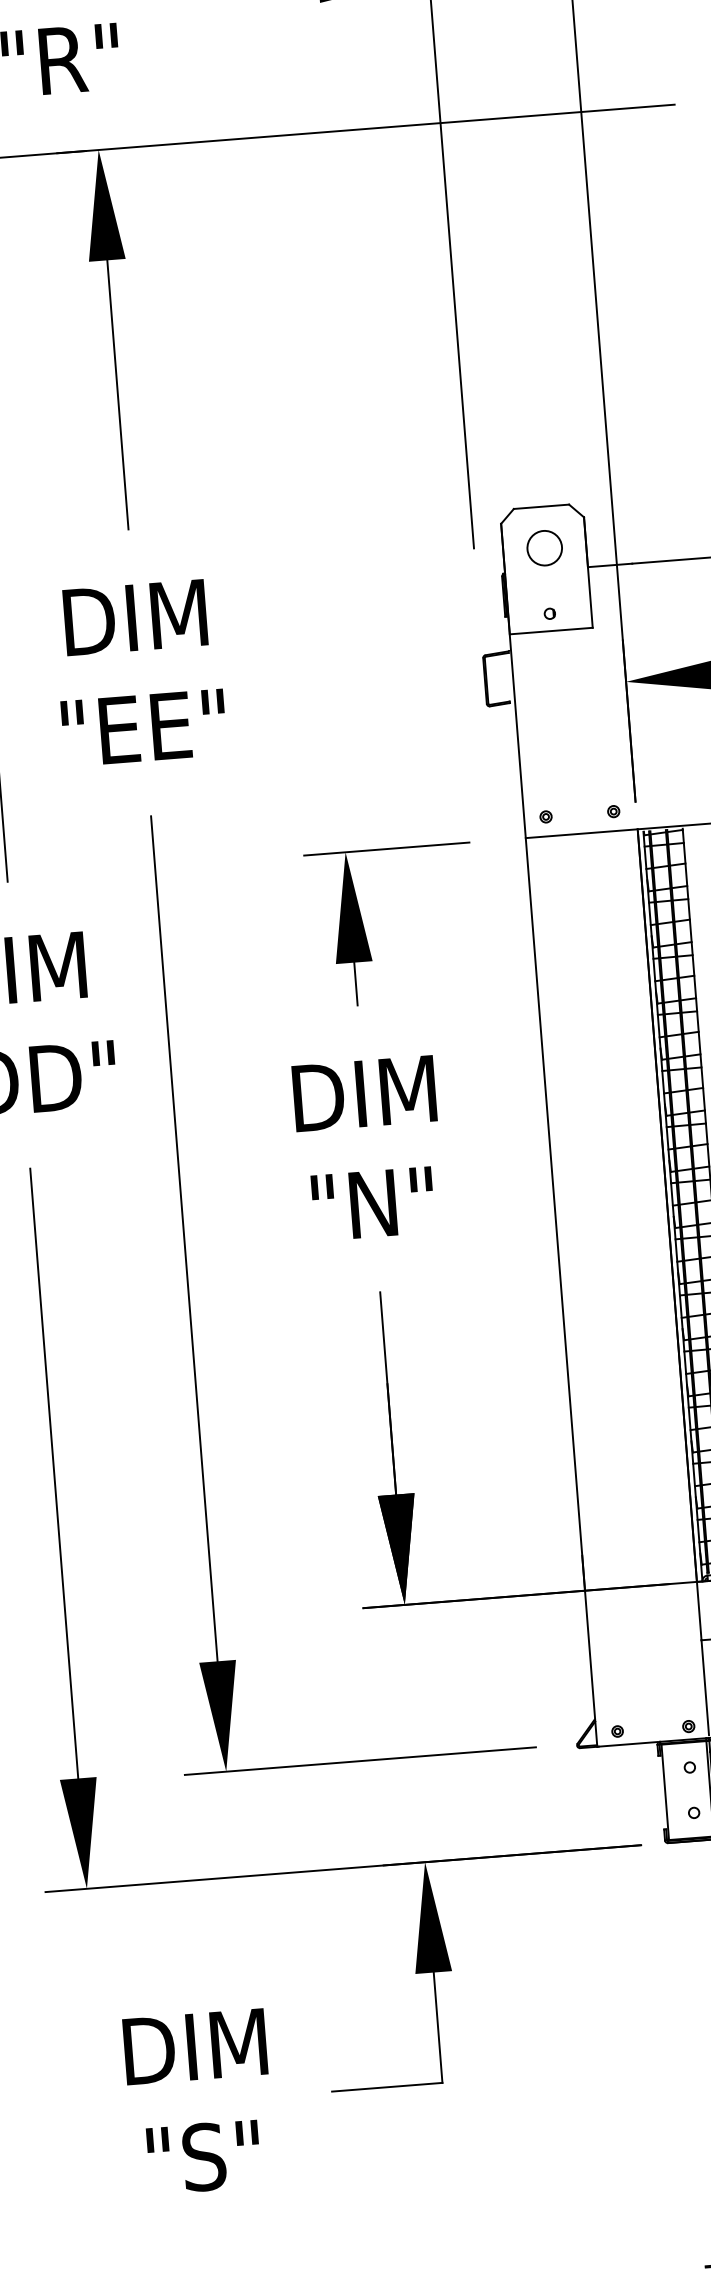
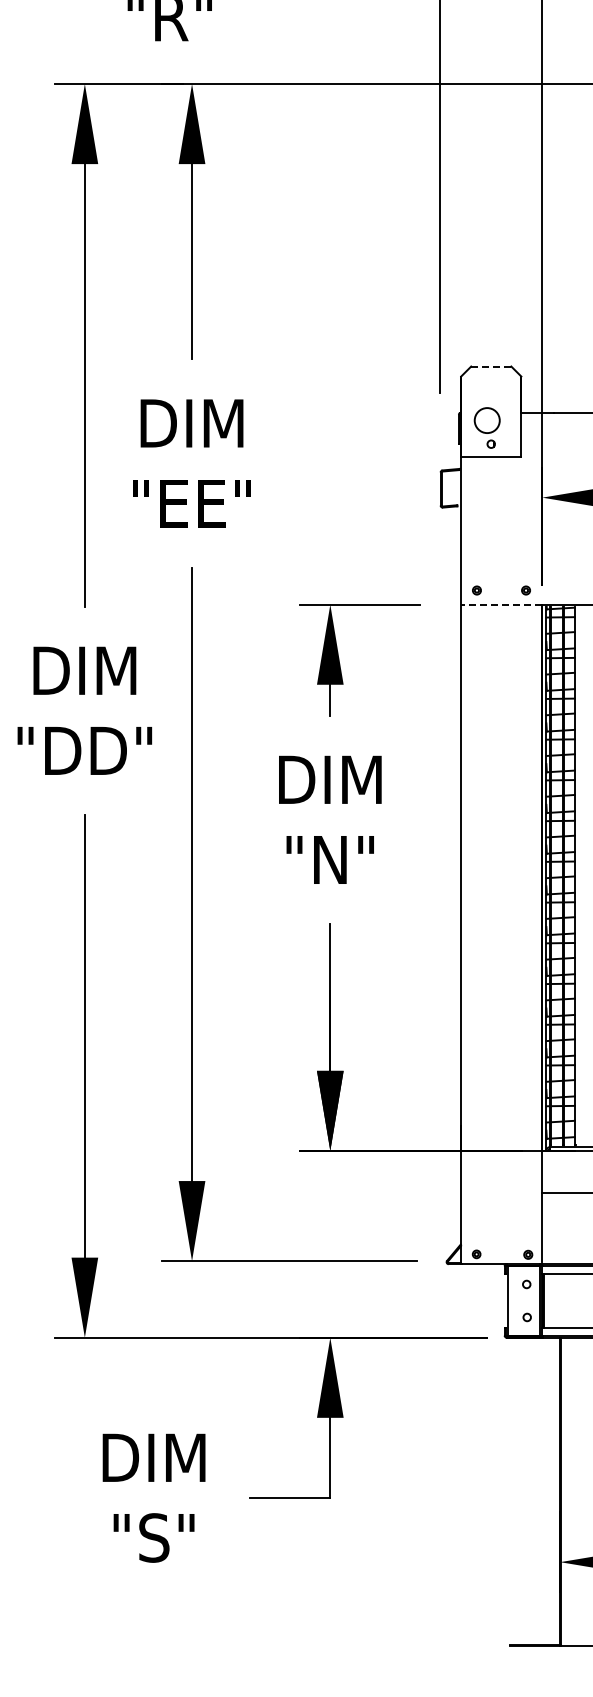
line: (541, 506) -> (491, 366), solid -> dashed
circle: (543, 548) -> (486, 420), moved
line: (581, 833) -> (501, 604), solid -> dashed

